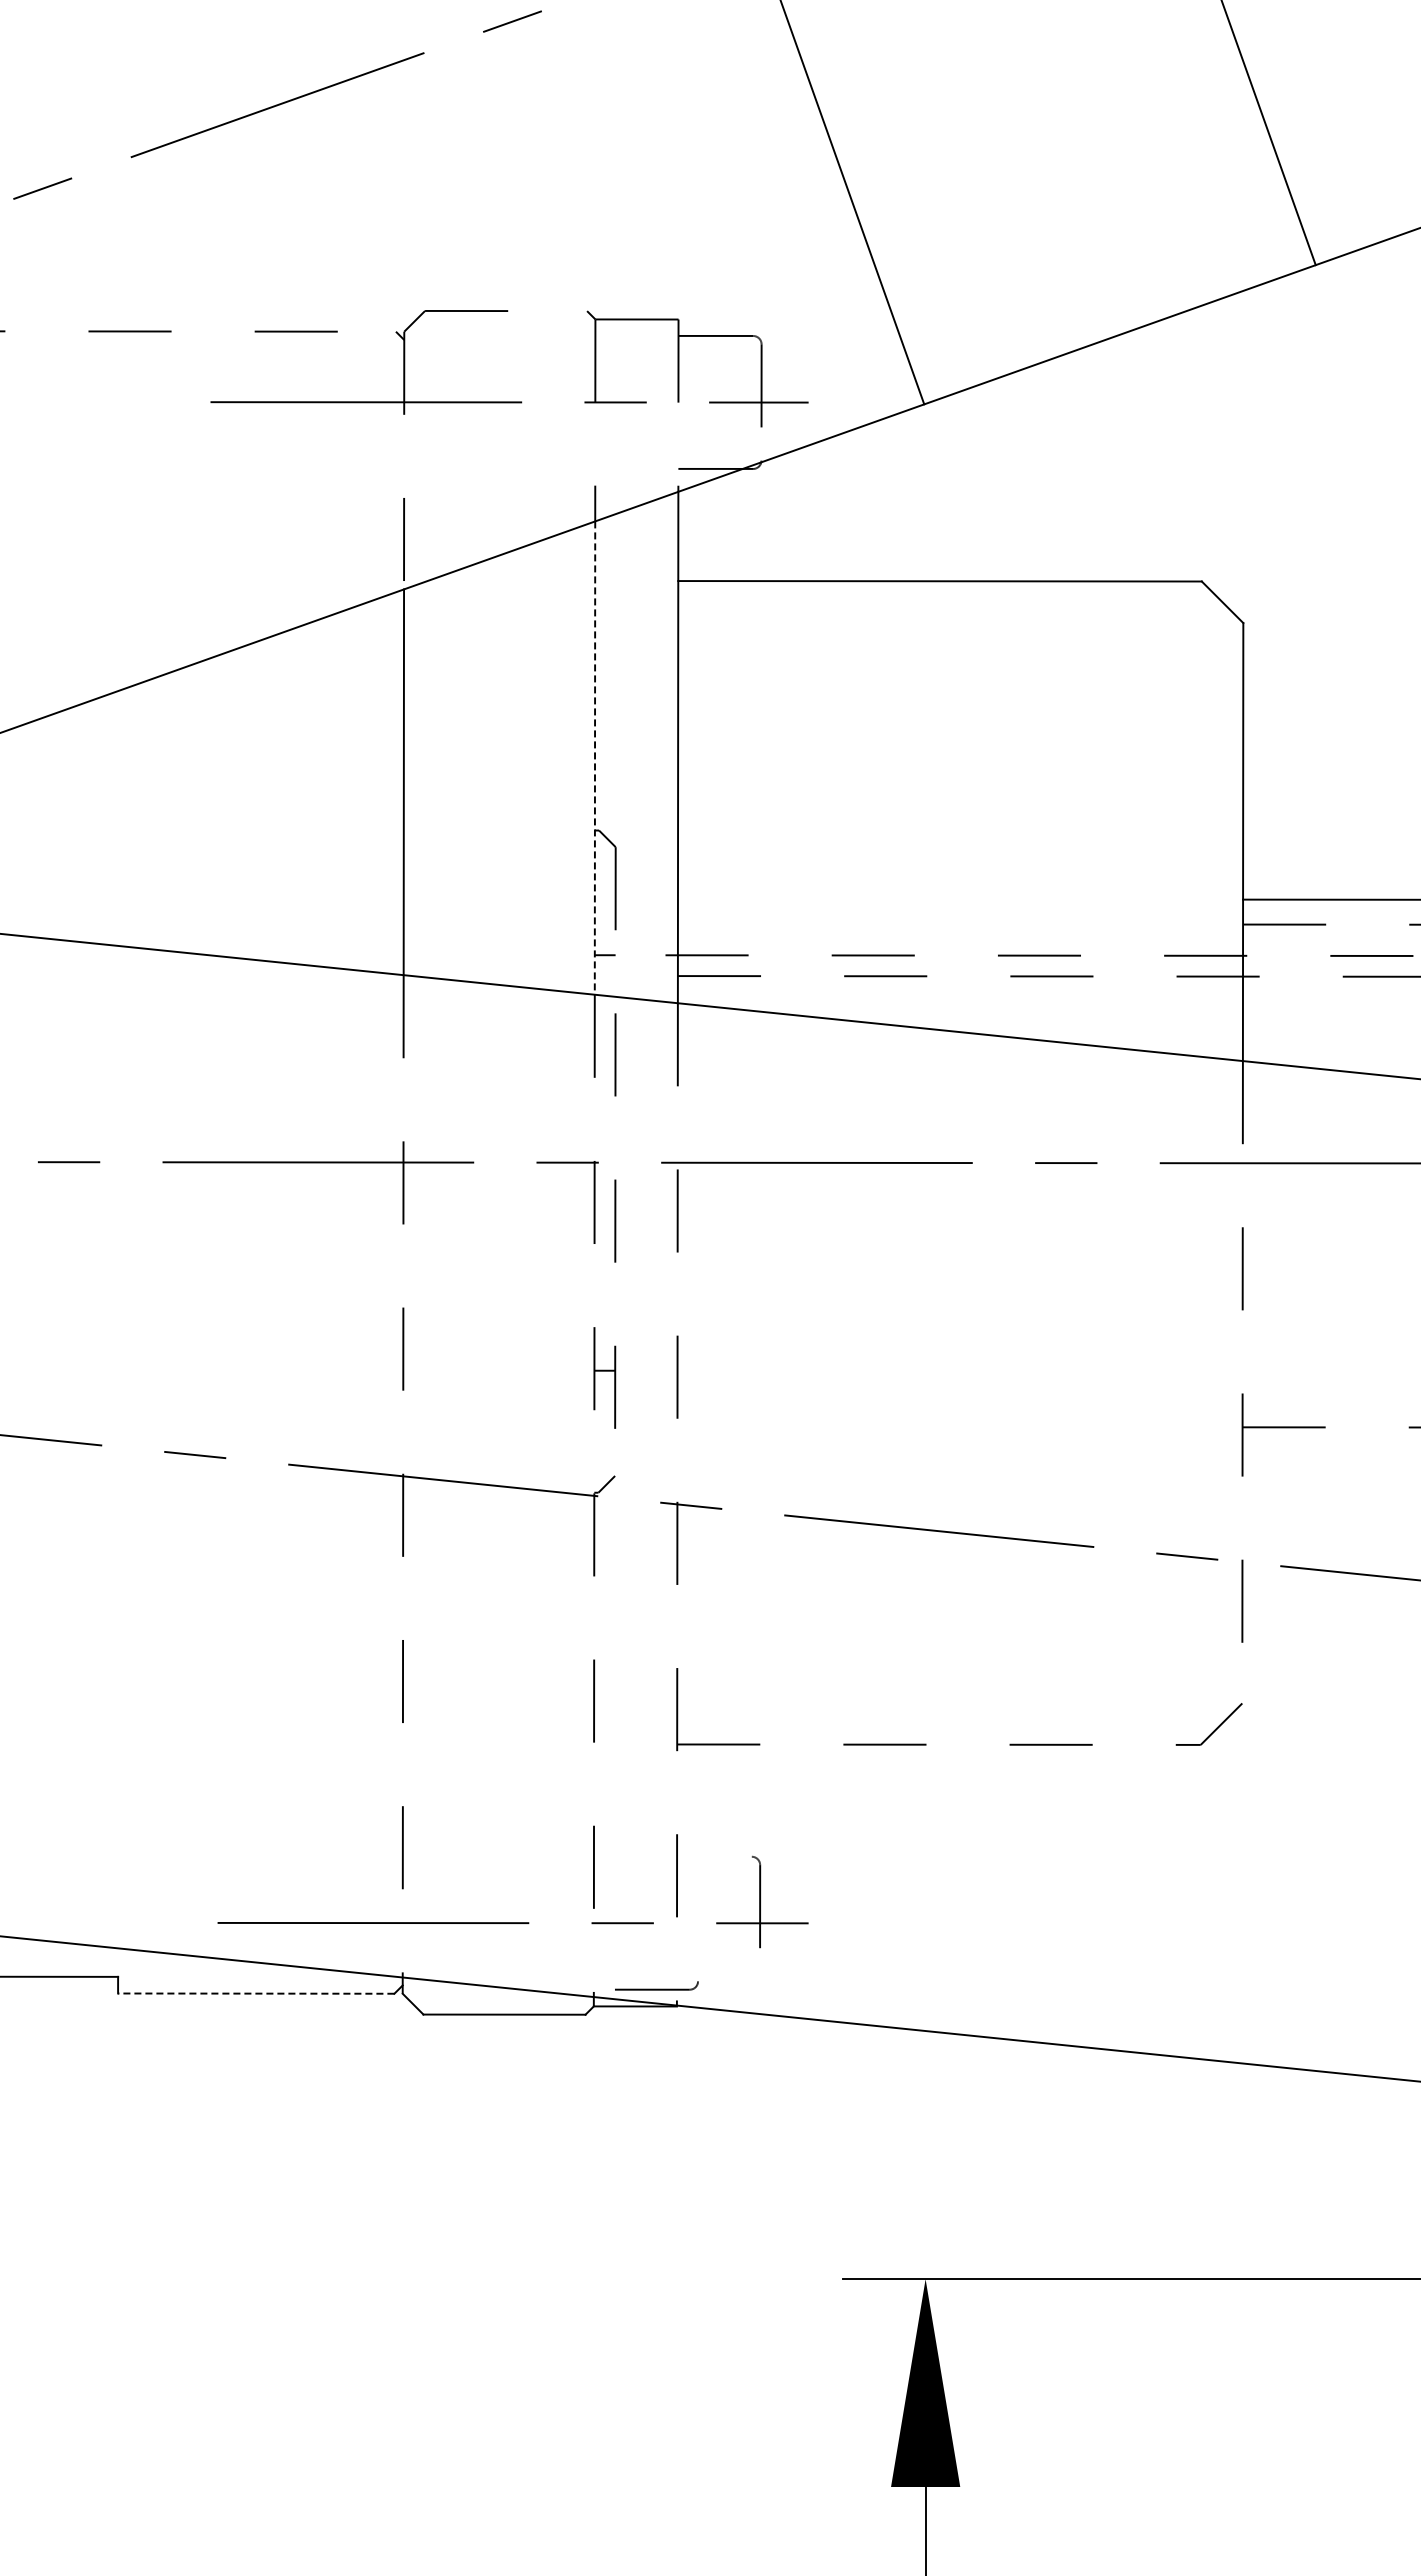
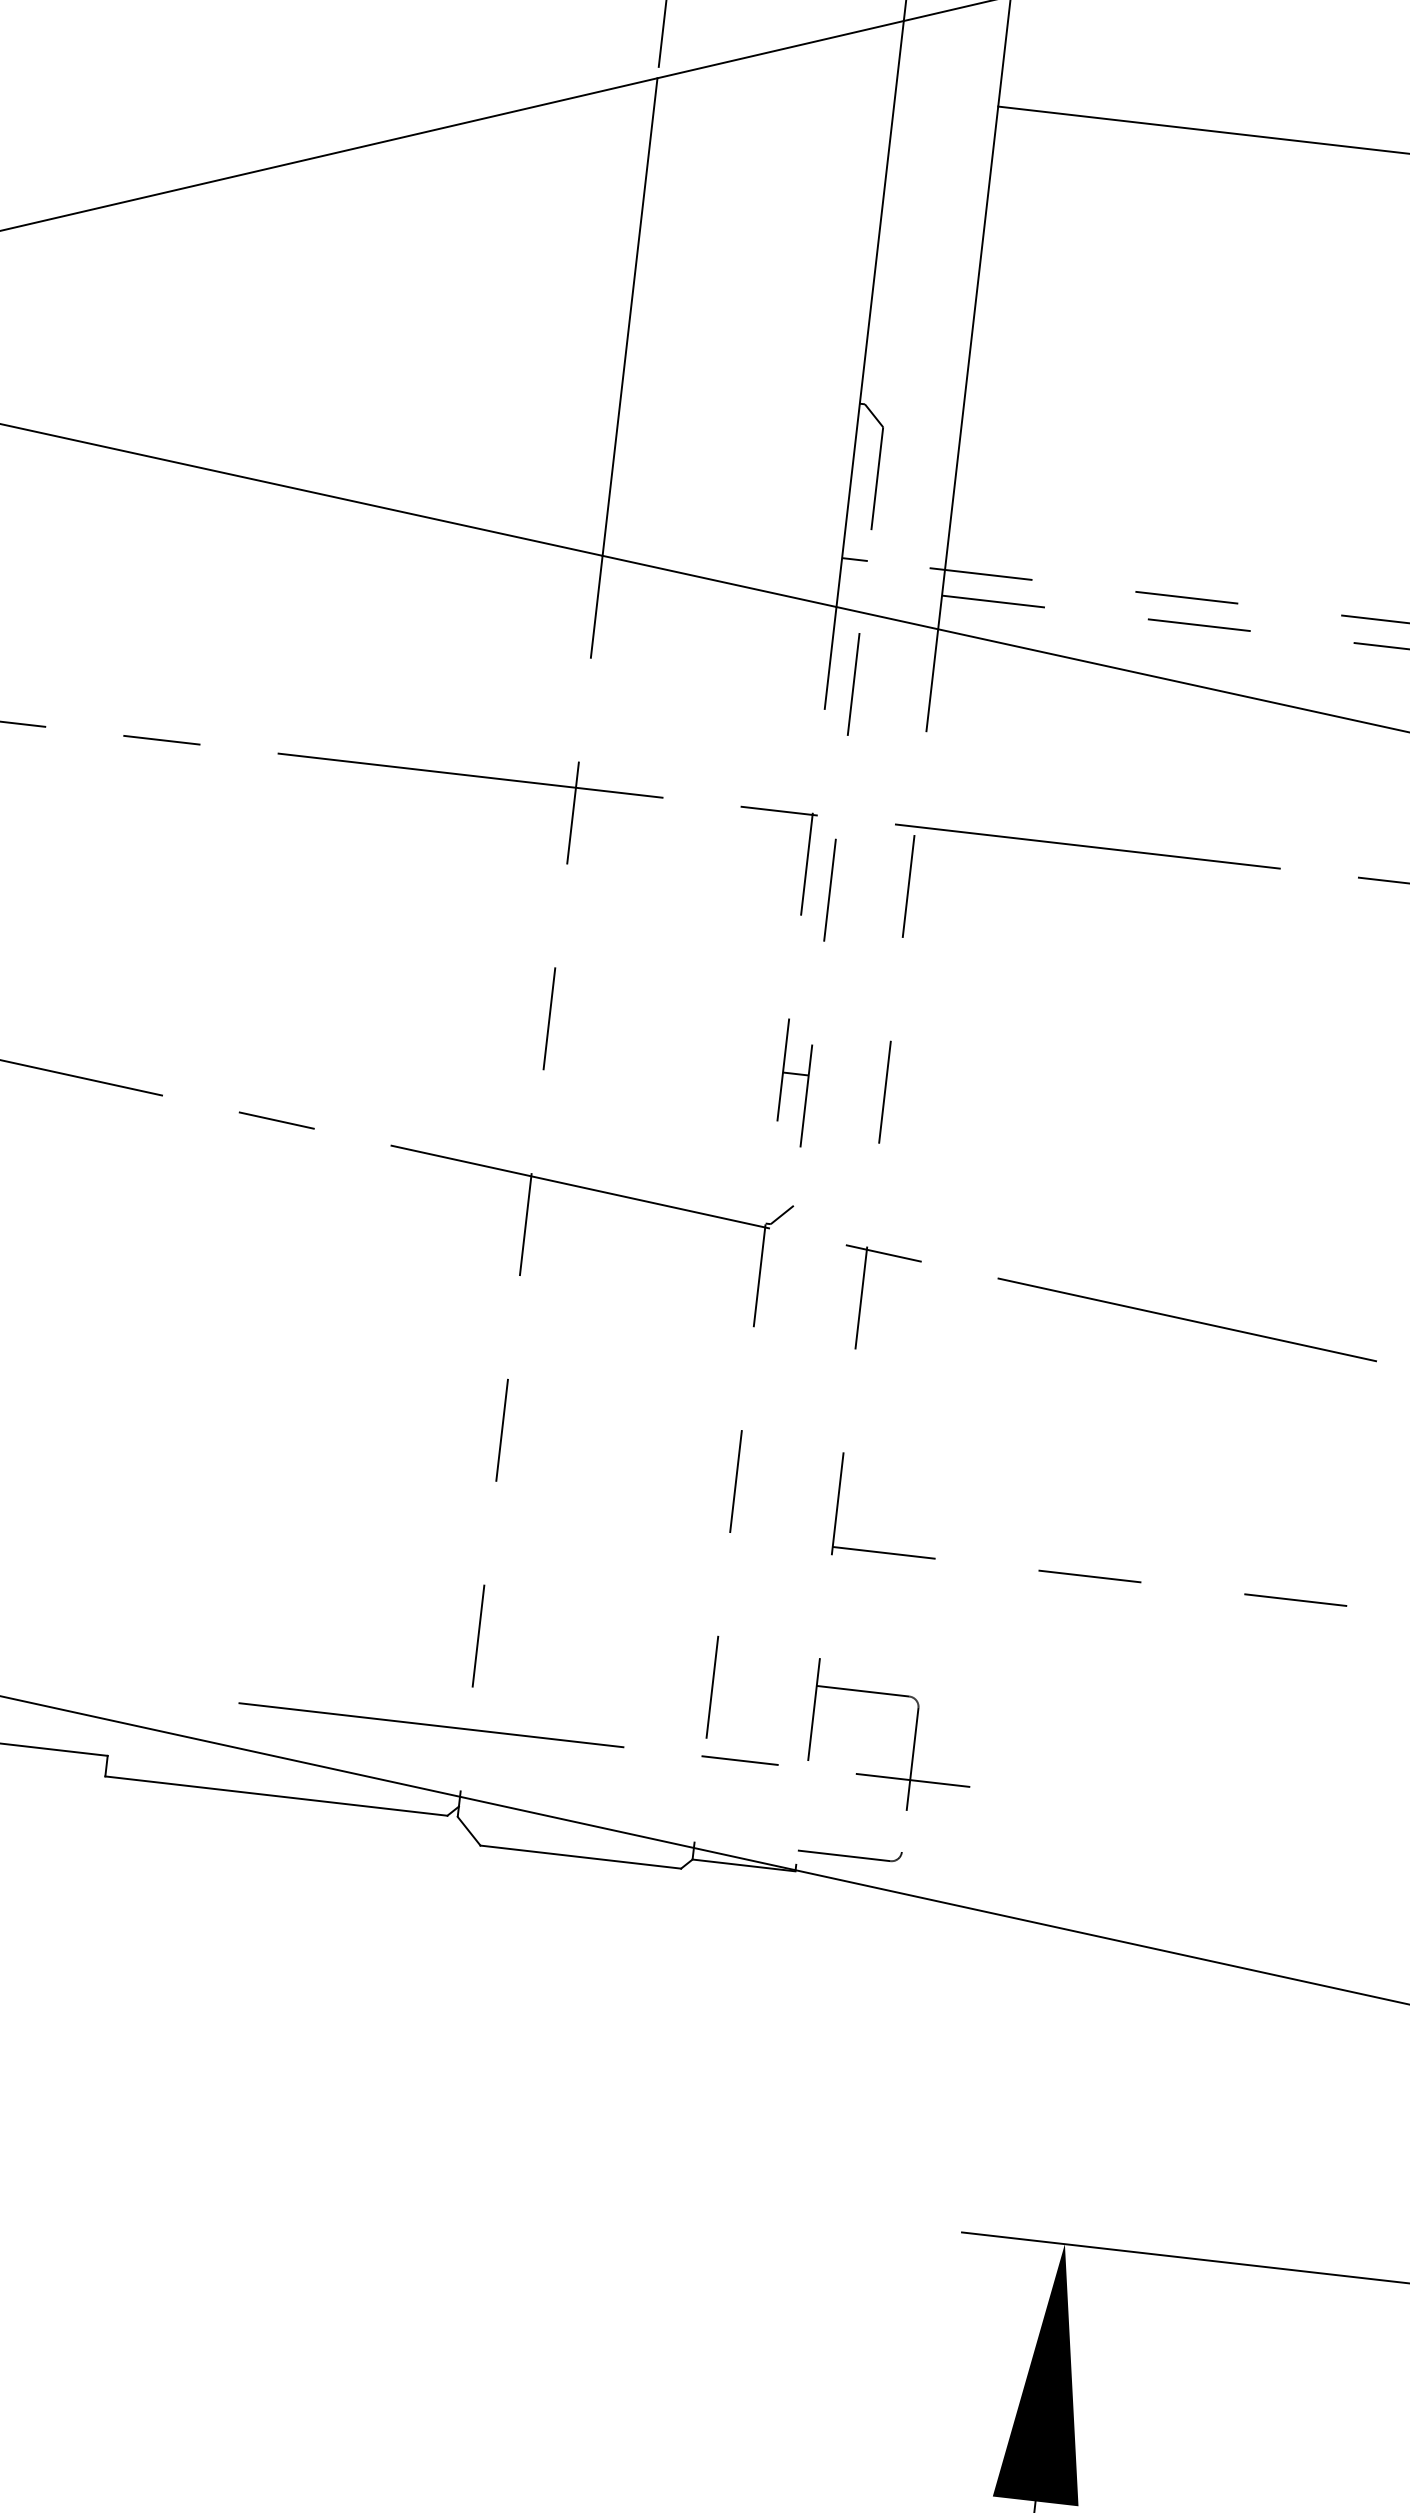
line: (595, 758) -> (870, 314), dashed -> solid
line: (714, 1856) -> (863, 1690), added
part: (656, 1985) -> (849, 1851), moved
line: (255, 1993) -> (275, 1795), dashed -> solid

